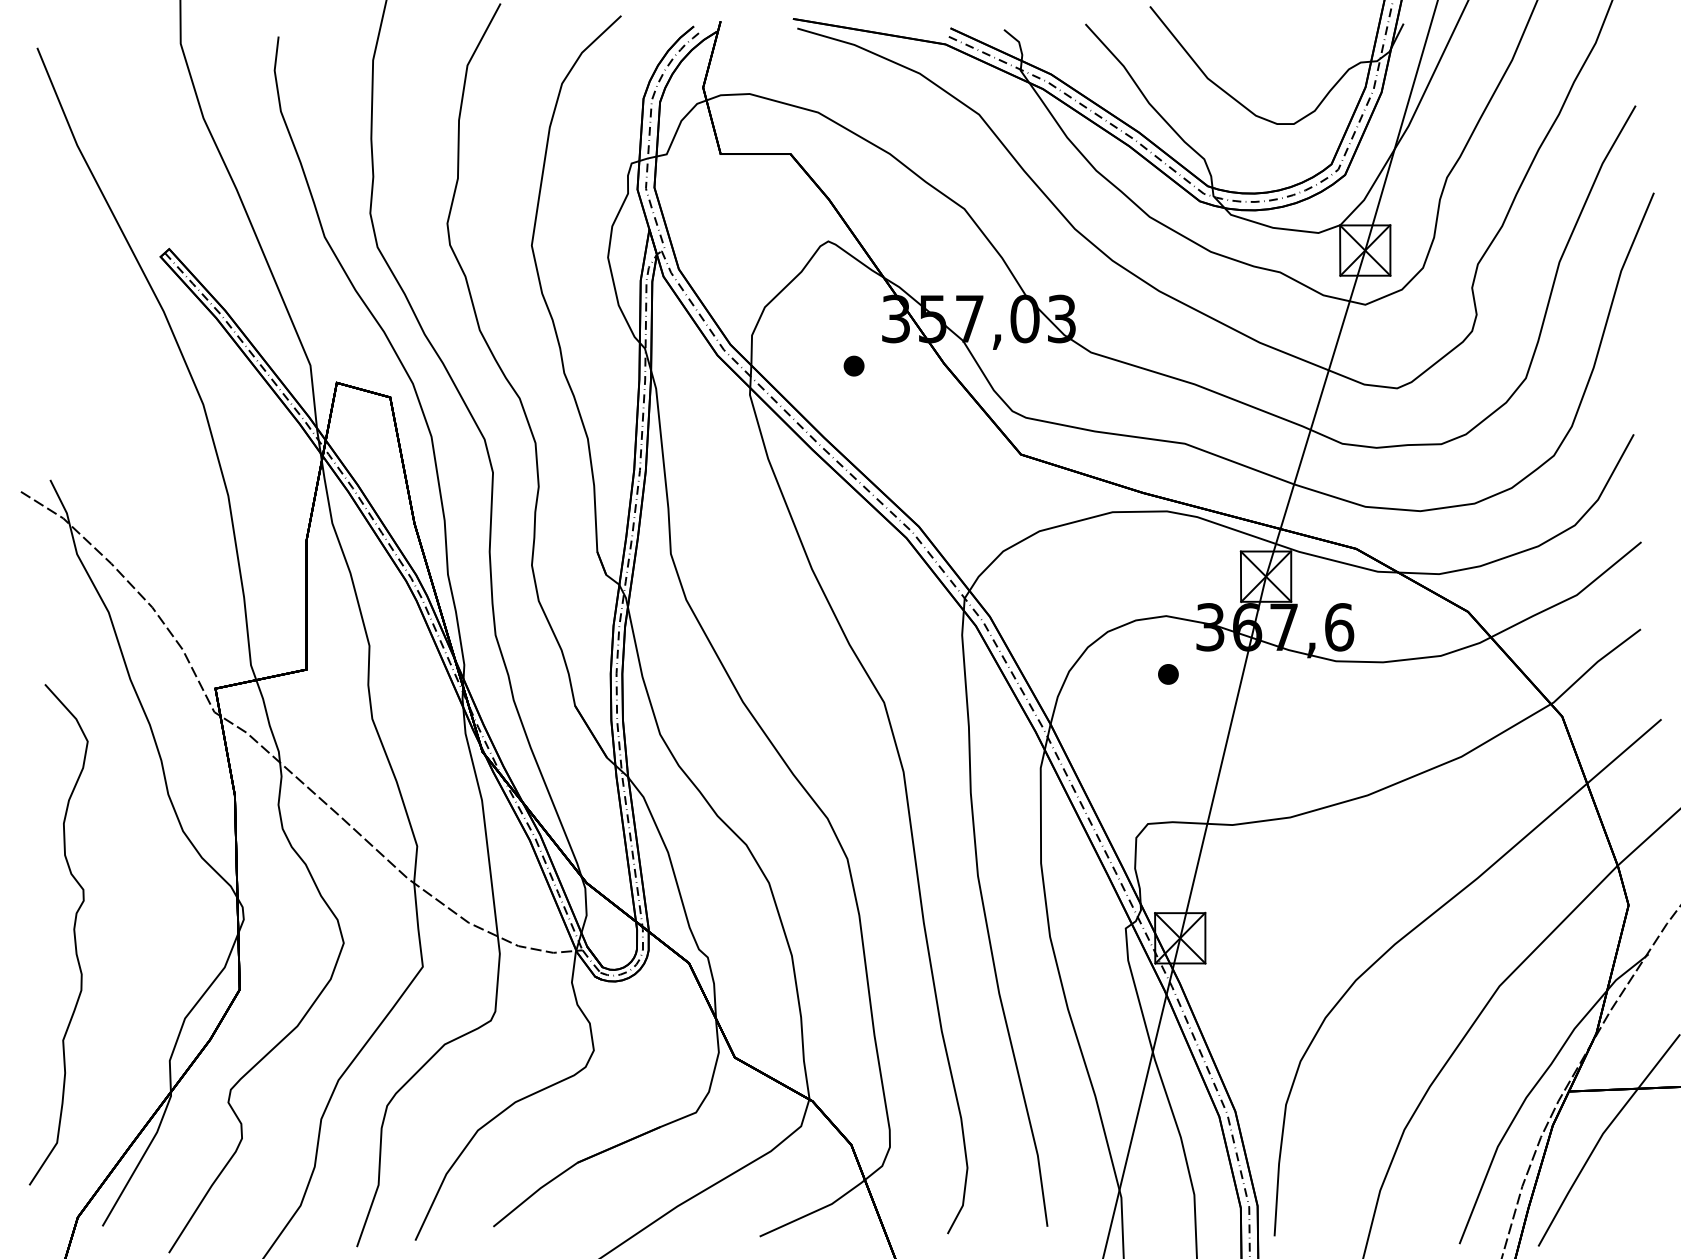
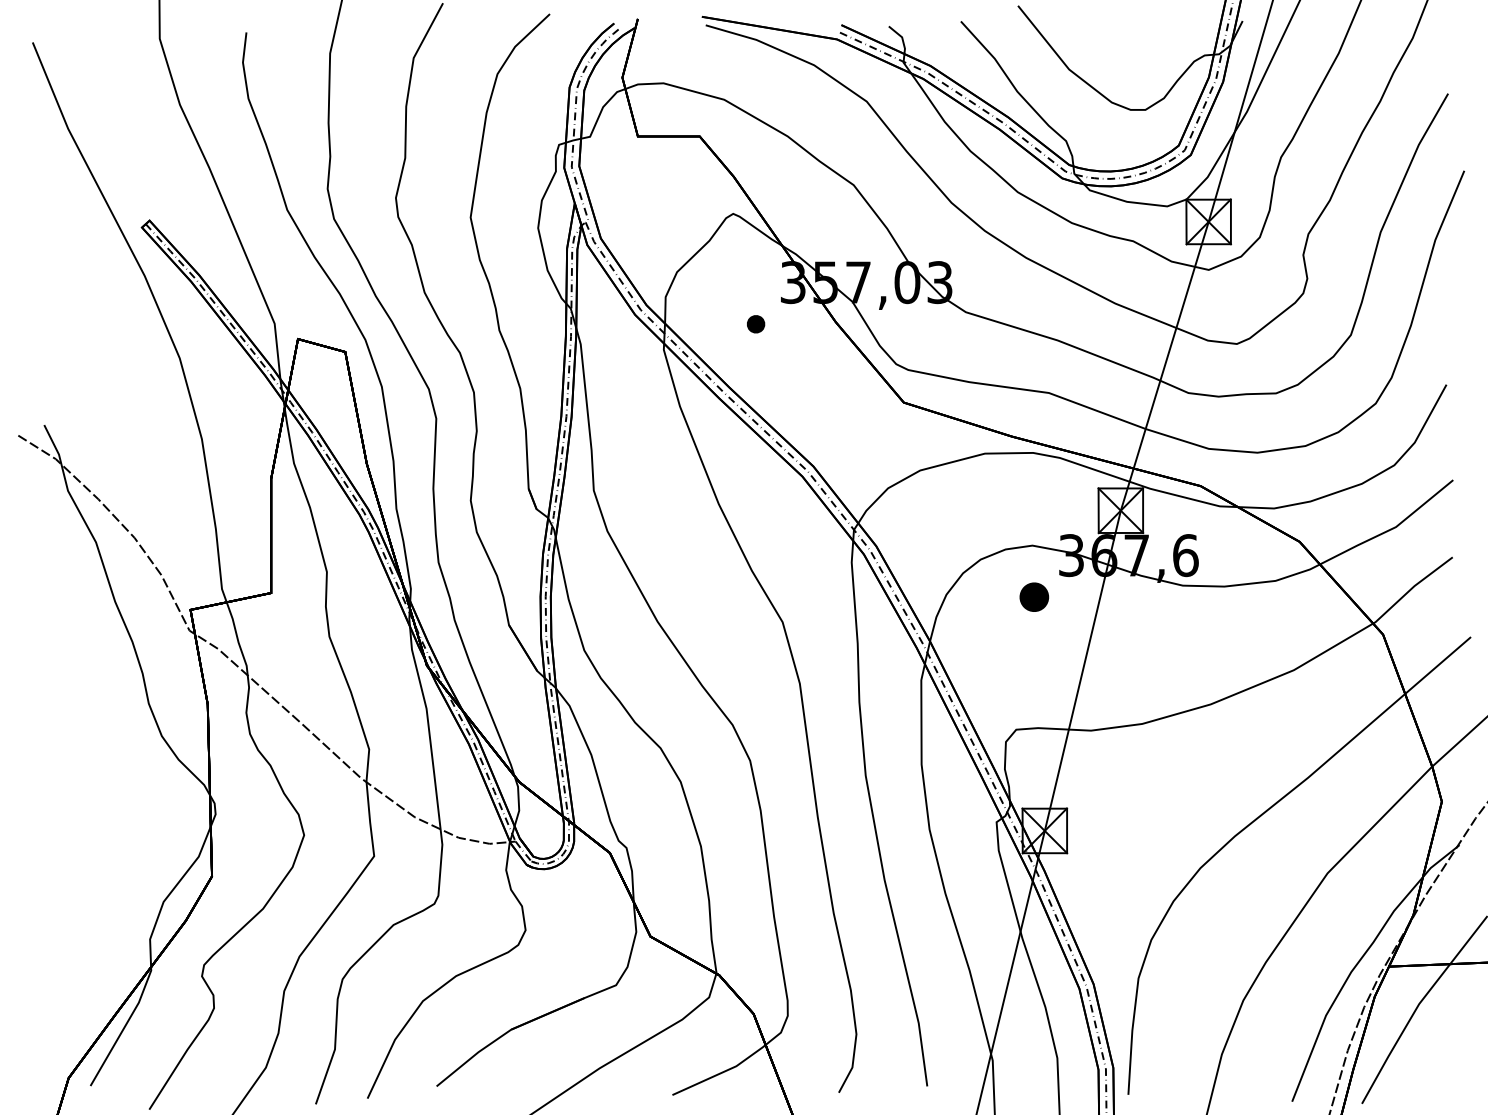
part: (1168, 674) -> (1034, 597), size x1.6
curve: (73, 934) -> (64, 827), removed

